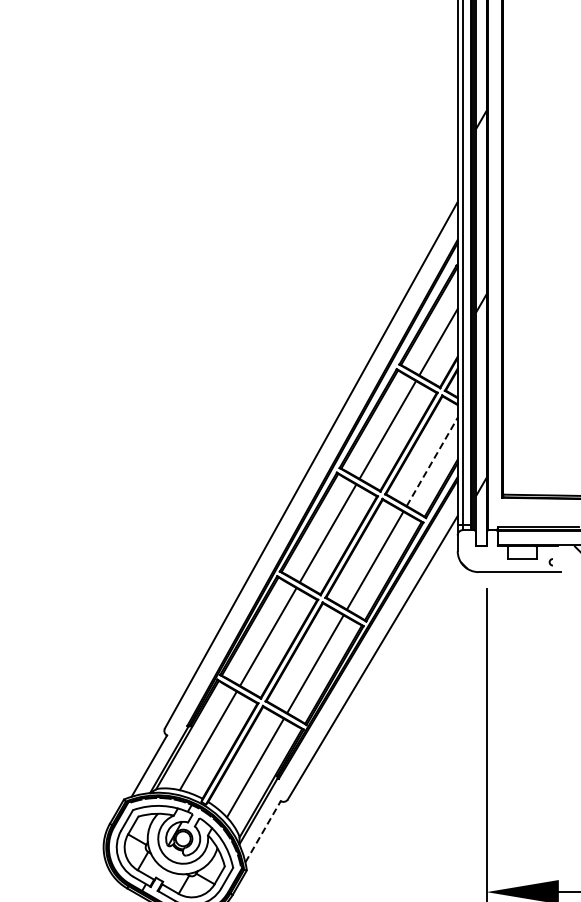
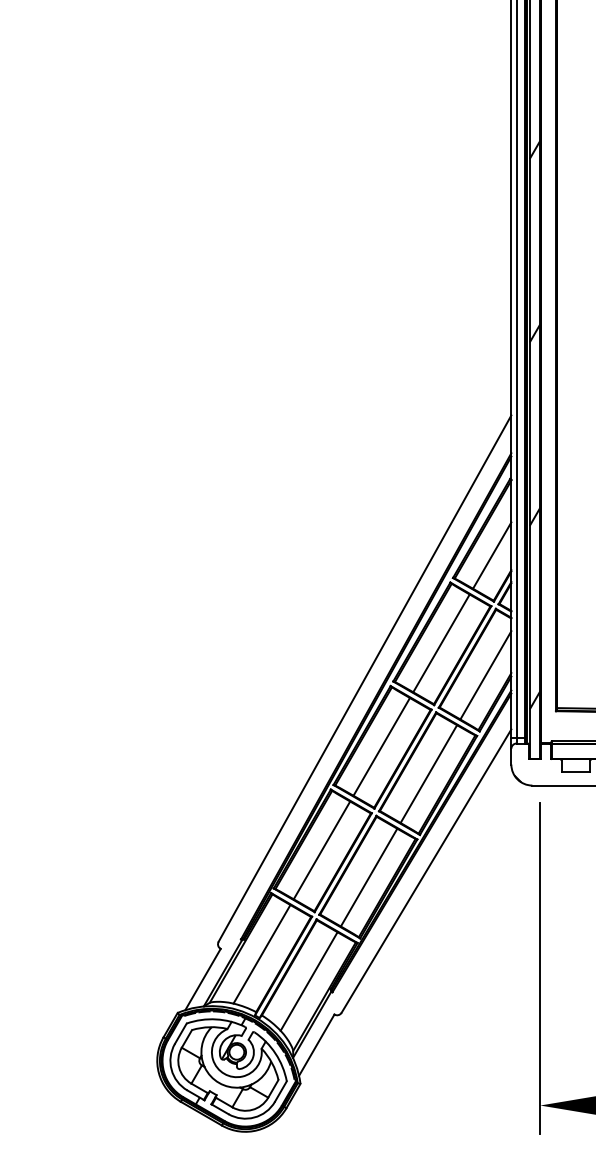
line: (431, 462) -> (485, 675), dashed -> solid
line: (263, 831) -> (317, 1044), dashed -> solid

